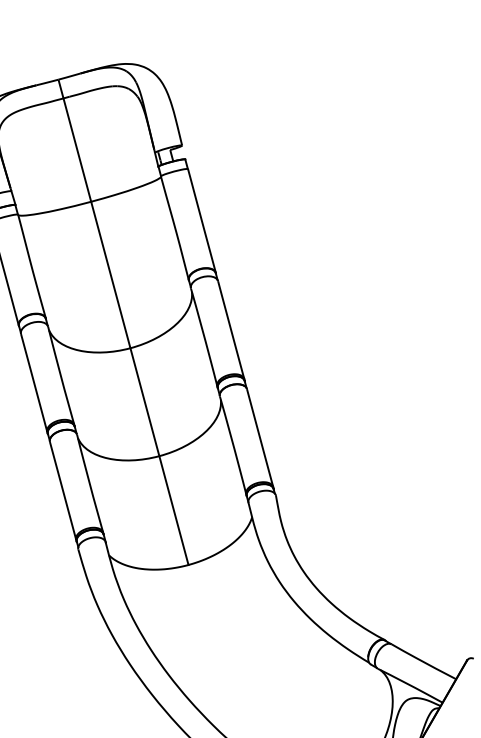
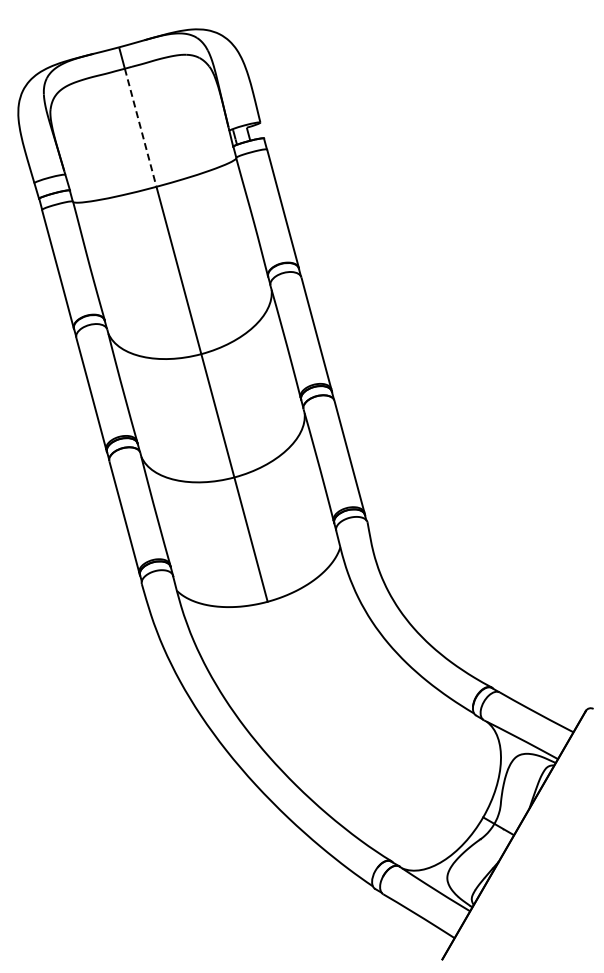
line: (77, 150) -> (140, 128), solid -> dashed

